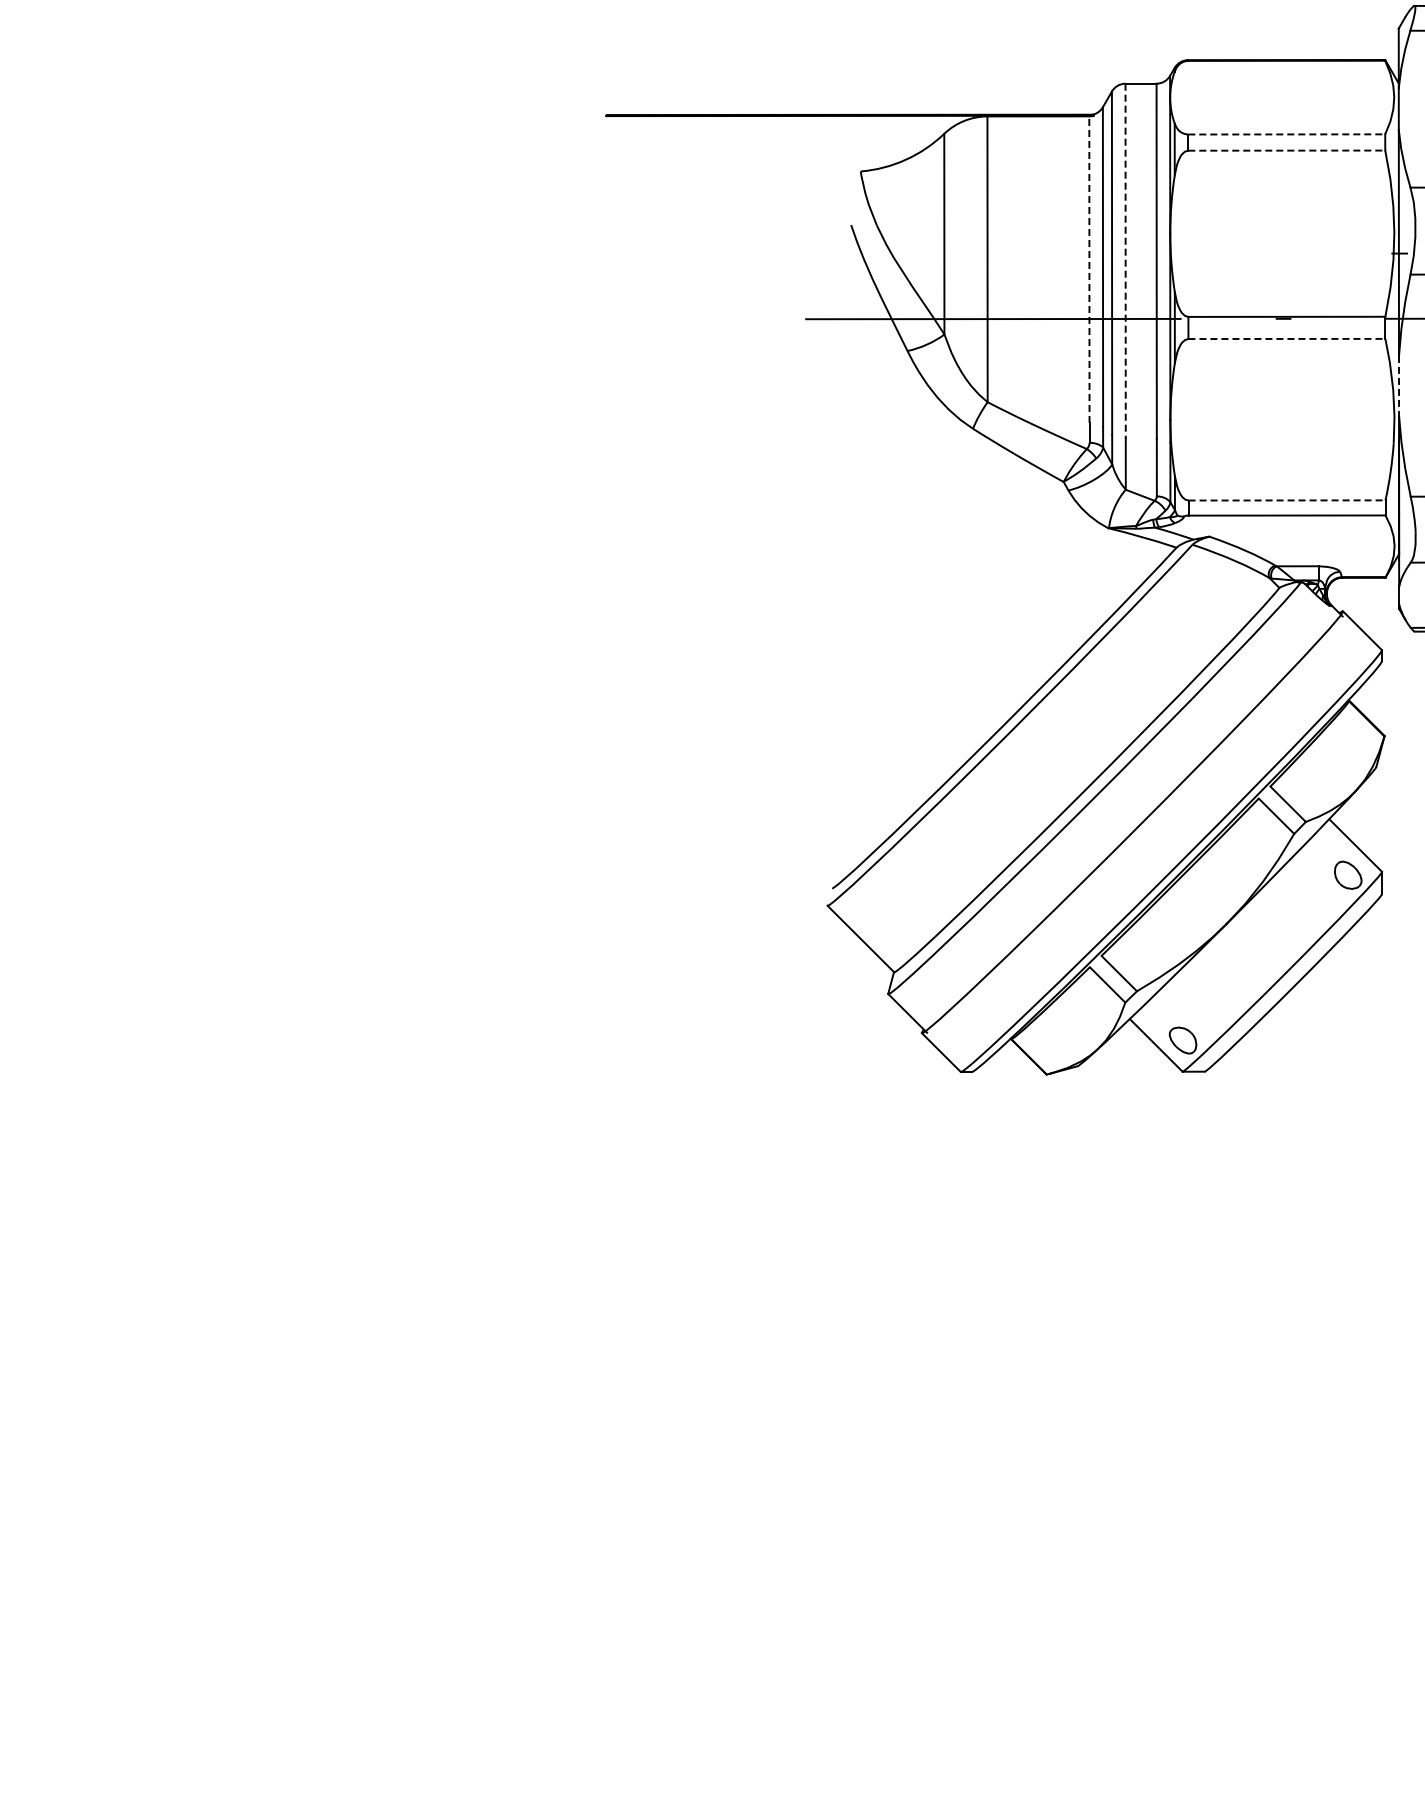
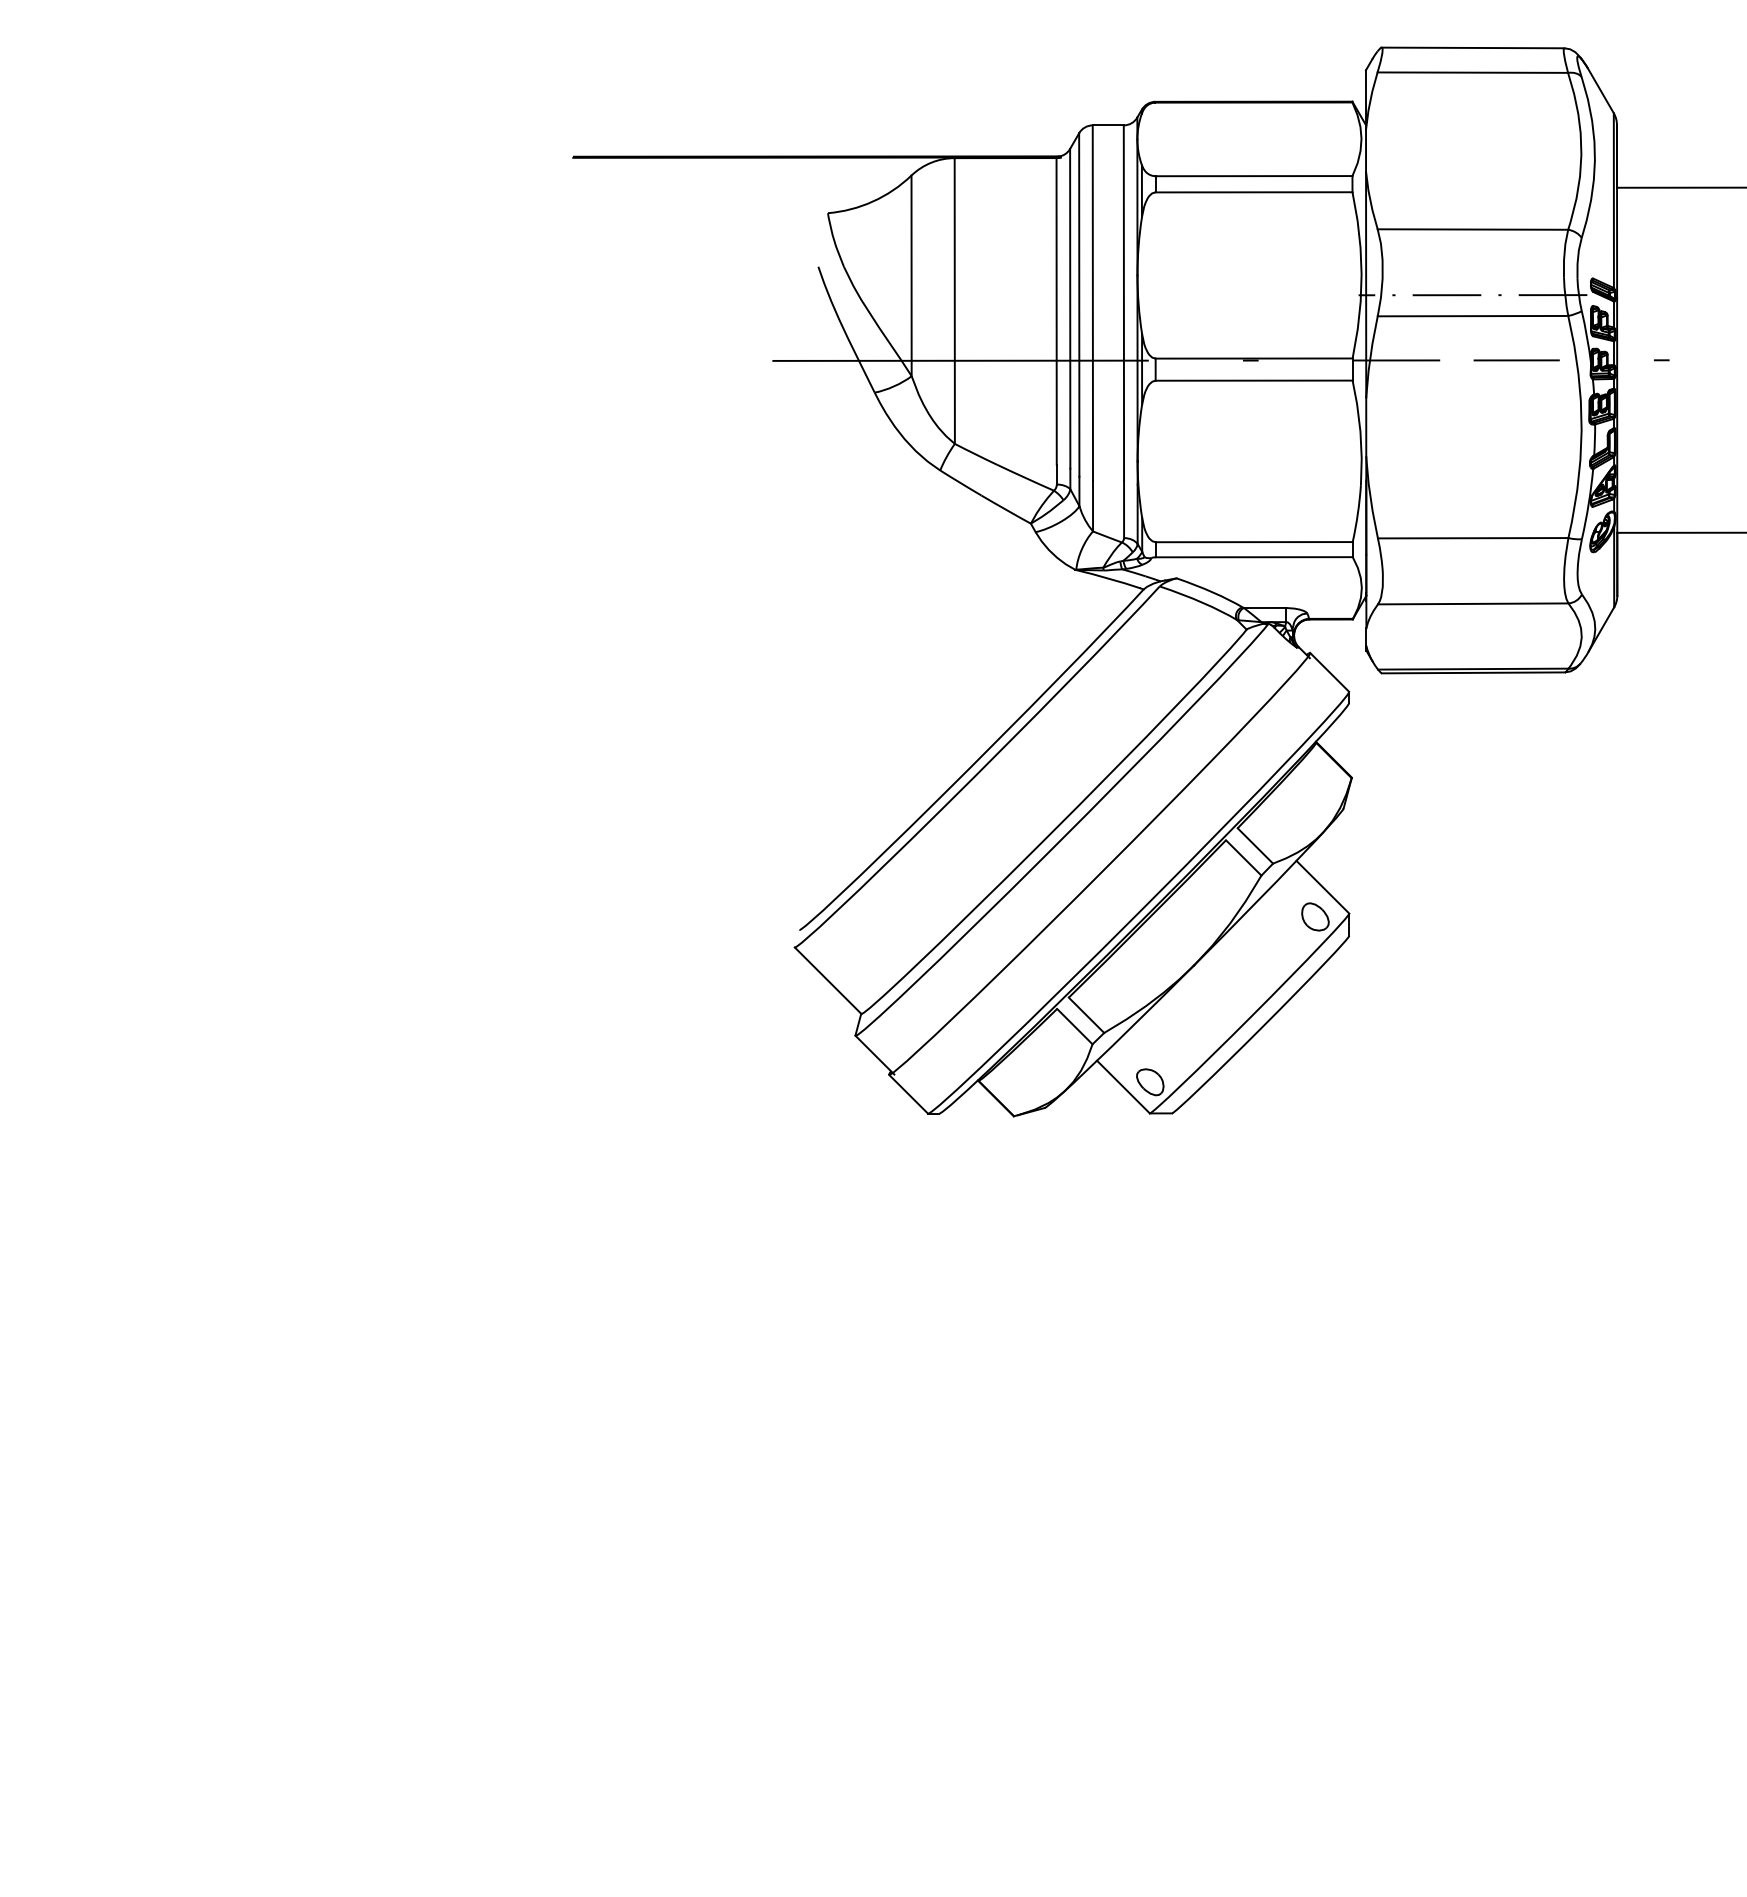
line: (1287, 134) -> (1254, 176), dashed -> solid
line: (1287, 150) -> (1254, 192), dashed -> solid
line: (1125, 261) -> (1092, 303), dashed -> solid
line: (1089, 268) -> (1056, 310), dashed -> solid
line: (1287, 338) -> (1254, 380), dashed -> solid
line: (1399, 385) -> (1366, 427), dashed -> solid
line: (1287, 500) -> (1254, 542), dashed -> solid

